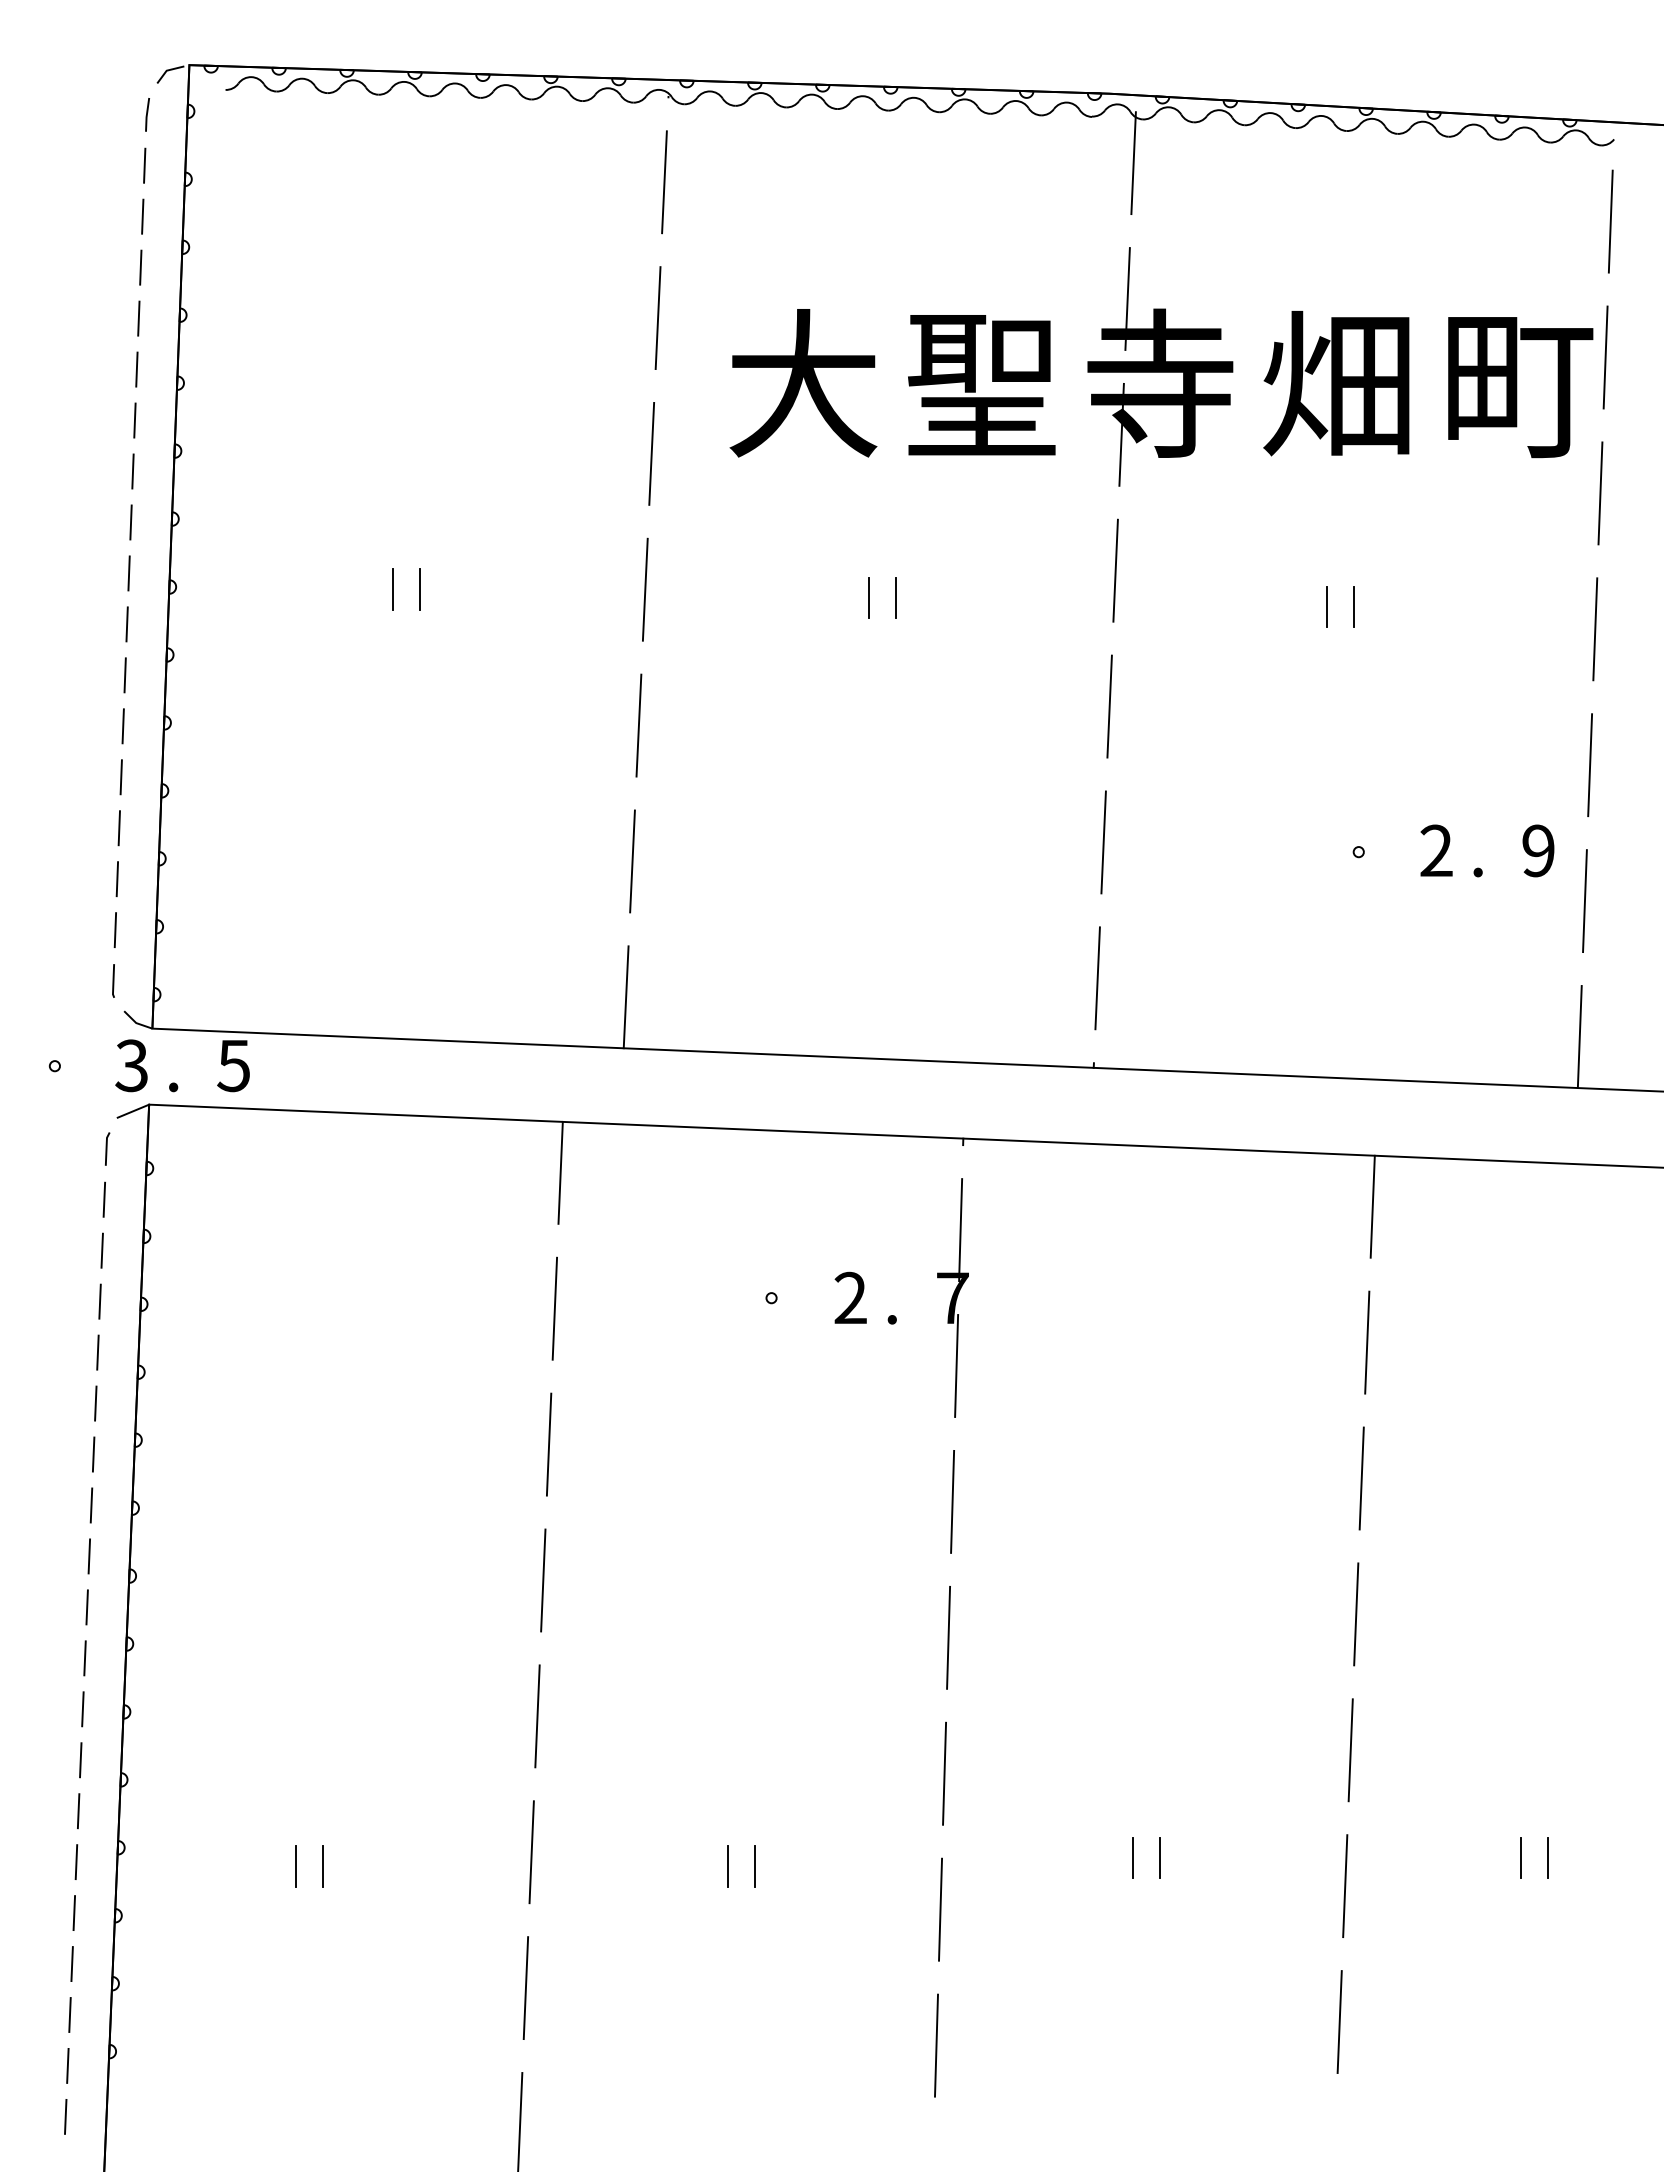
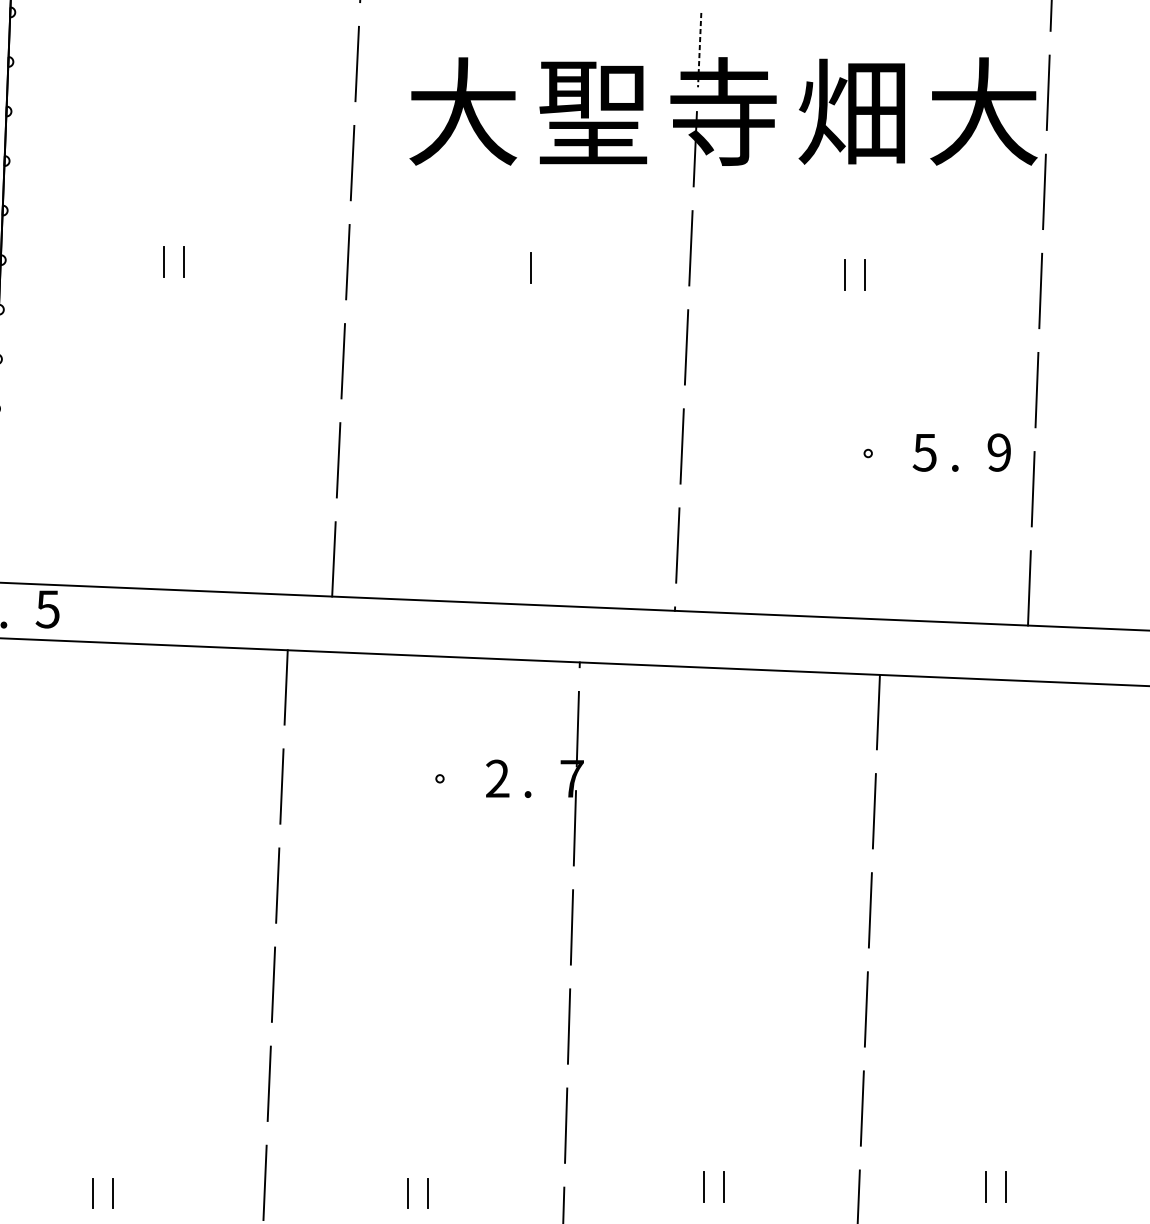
line: (1127, 299) -> (699, 50), solid -> dashed
text: (1518, 383) -> (984, 111), 町 -> 大
line: (868, 597) -> (510, 267), removed
text: (1435, 850) -> (924, 452), 2 -> 5

